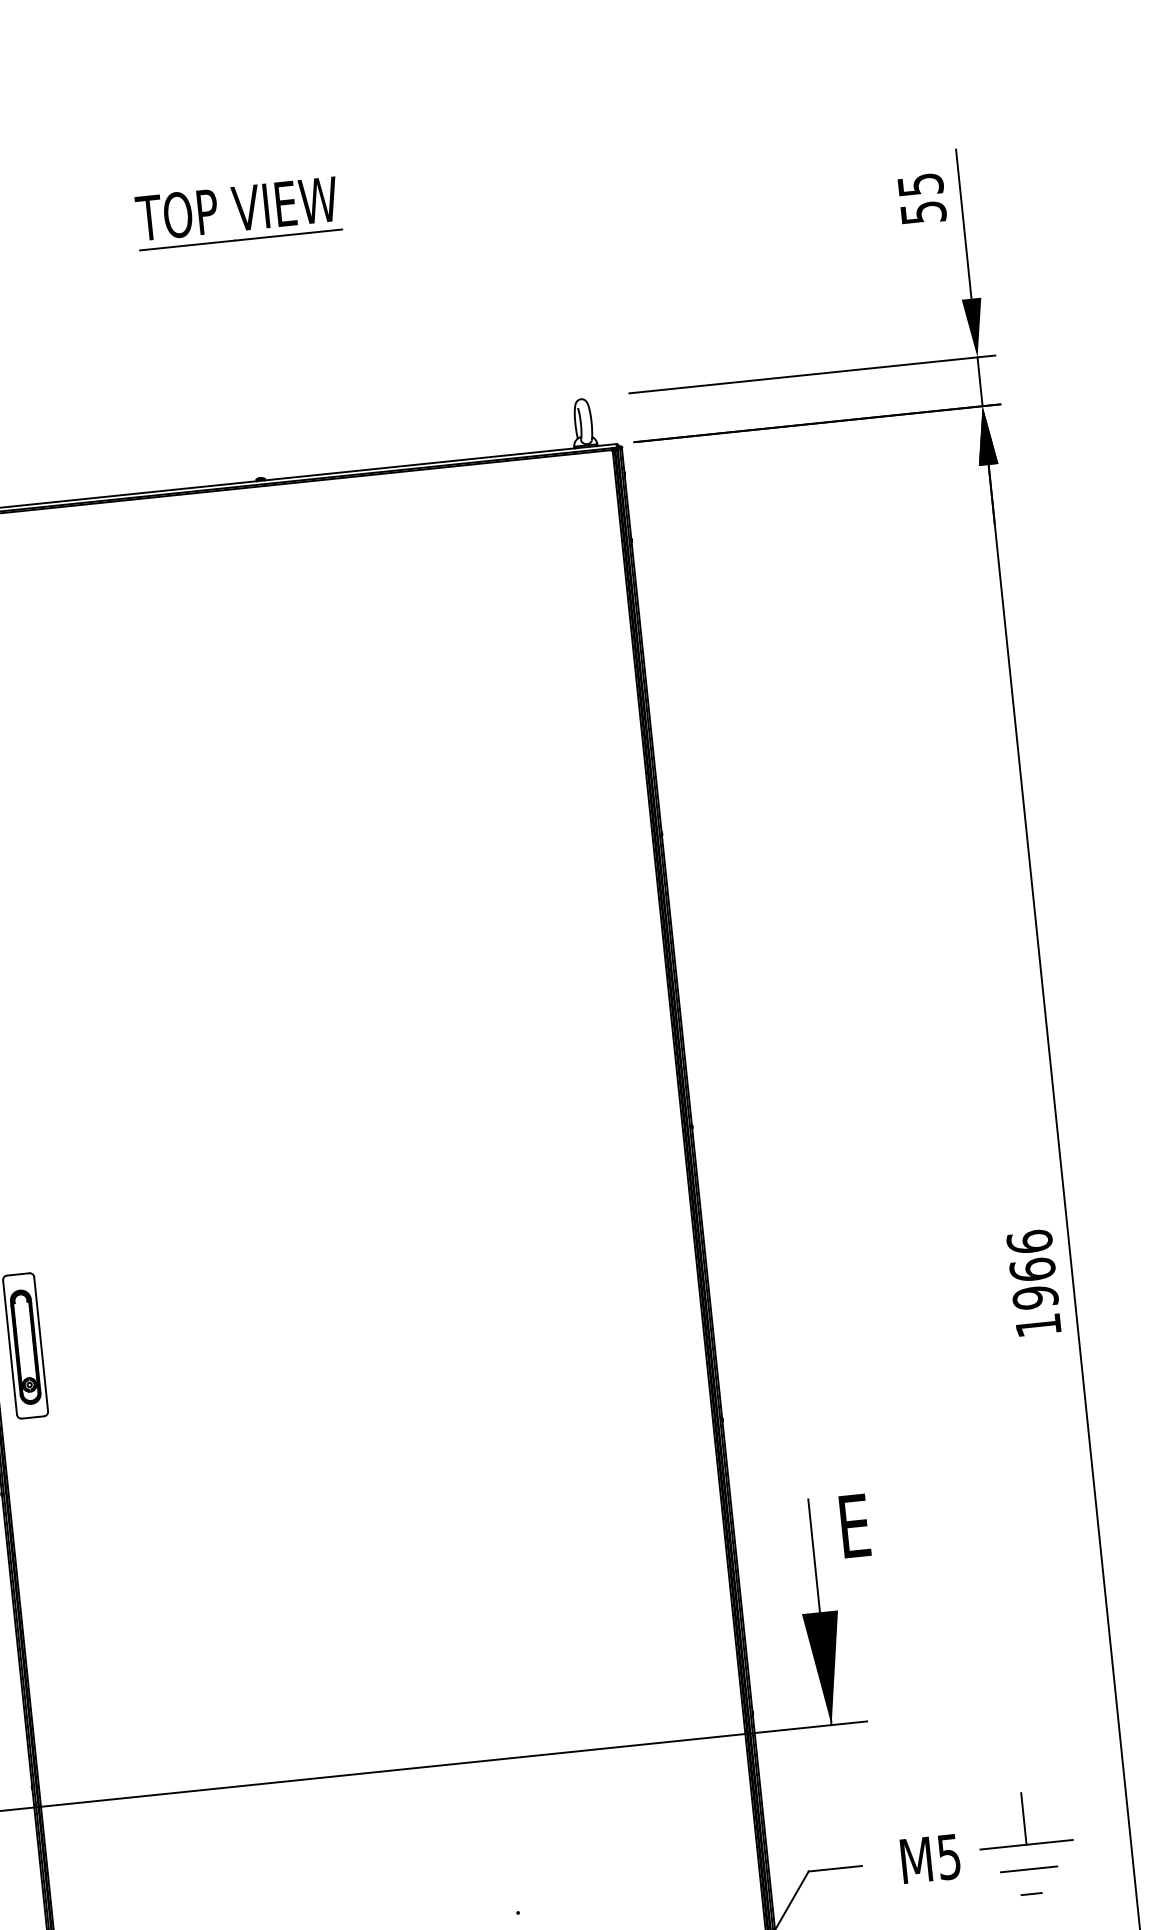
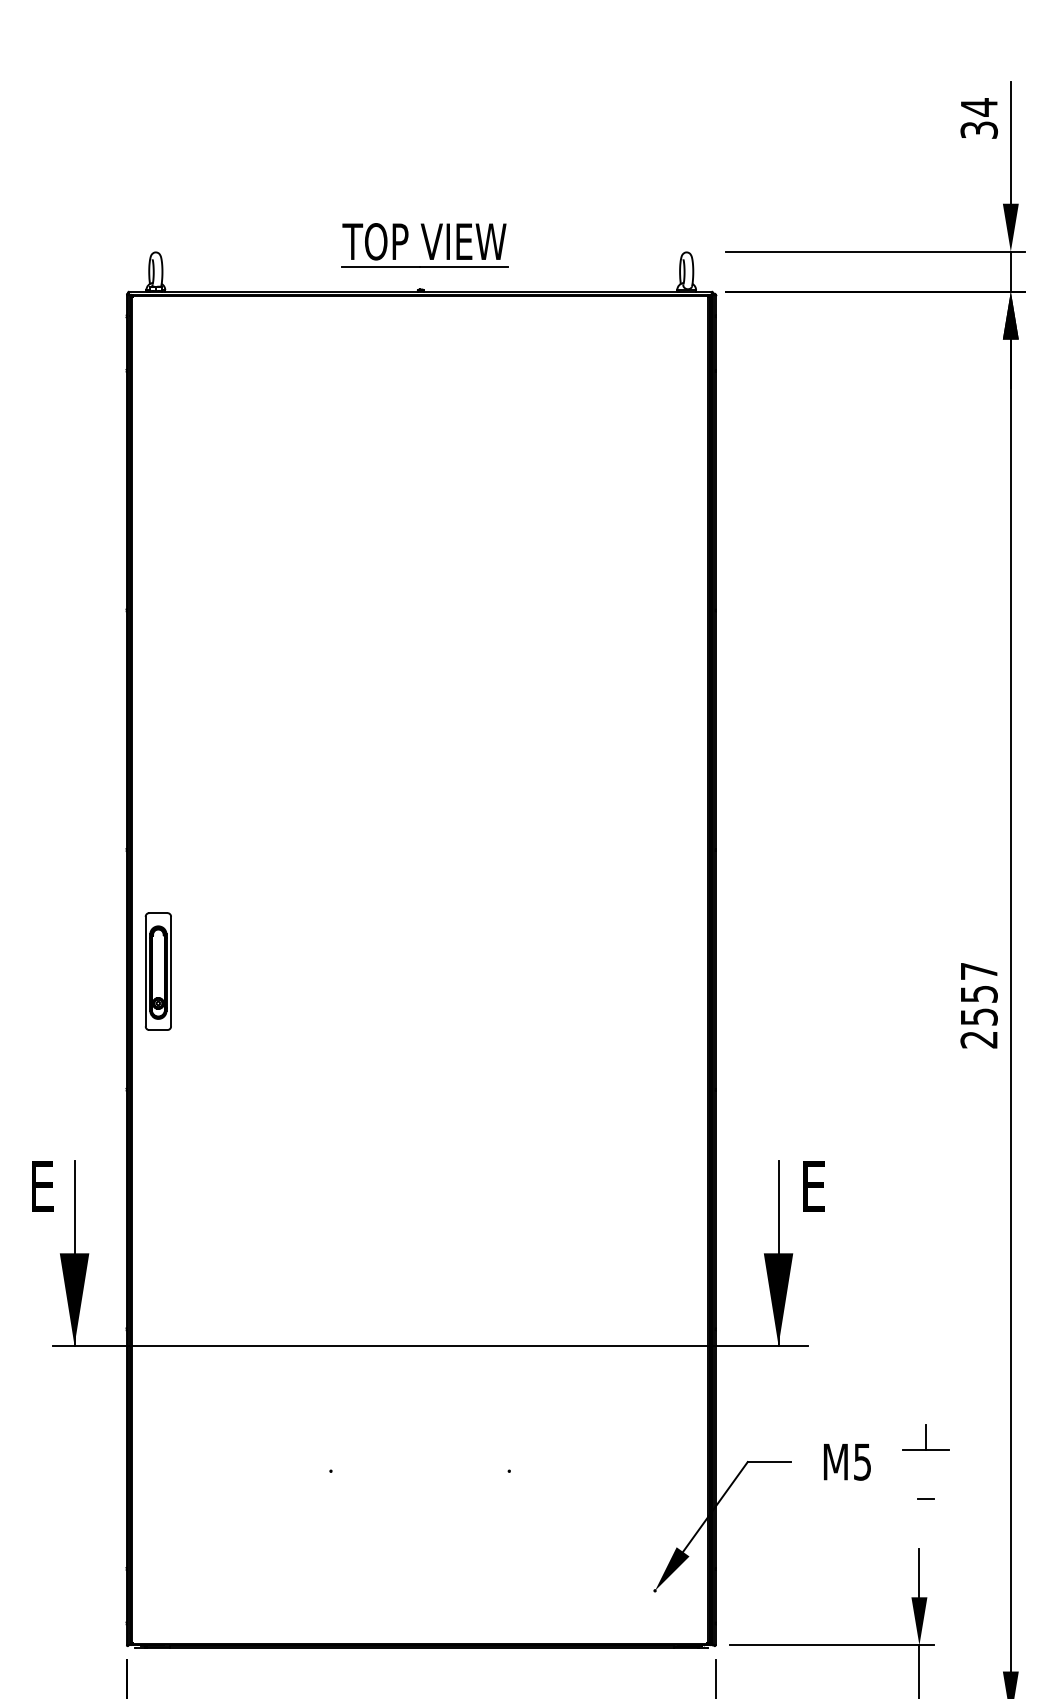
text: (922, 198) -> (979, 118), 55 -> 34
part: (237, 213) -> (424, 245), moved
text: (1033, 1283) -> (978, 1005), 1966 -> 2557
part: (1023, 1818) -> (925, 1437), size x0.6
line: (1029, 1869) -> (926, 1478), removed

